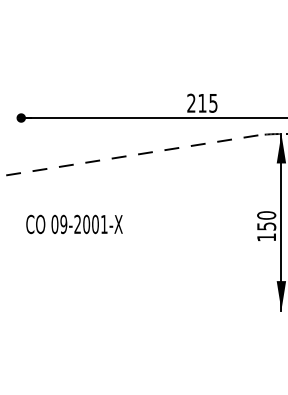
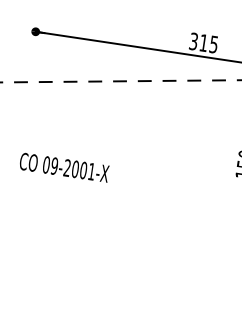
text: (191, 103) -> (193, 41), 215 -> 315
text: (74, 224) -> (64, 167), moved

